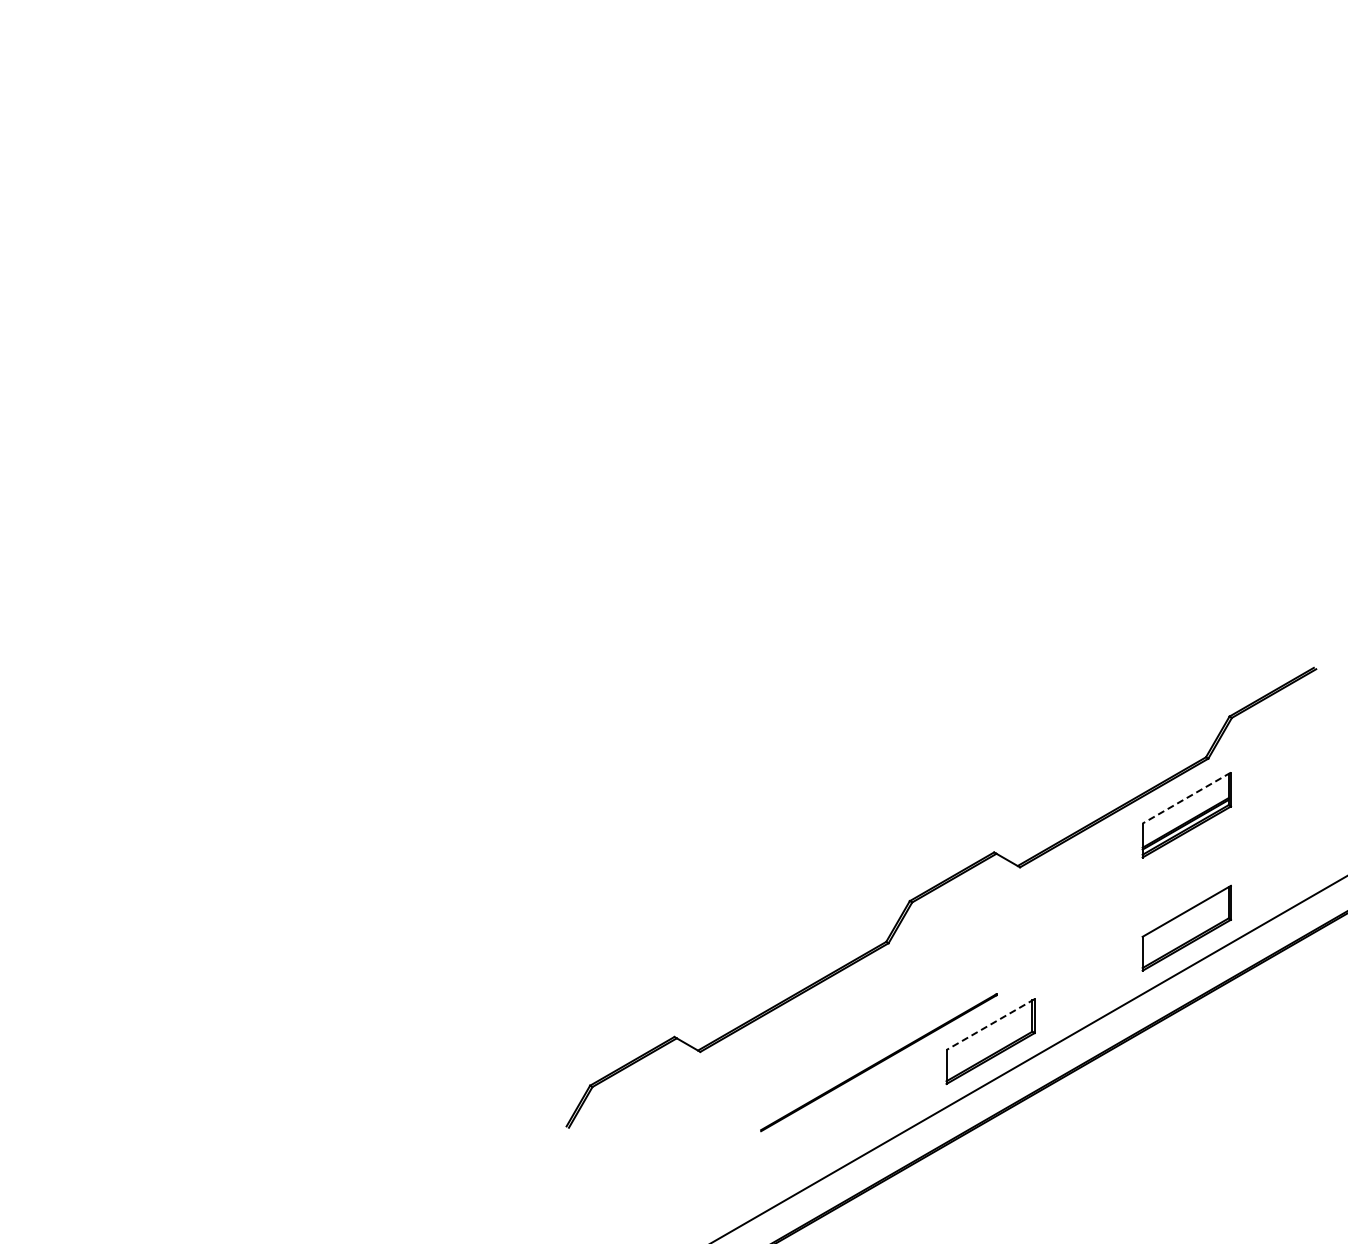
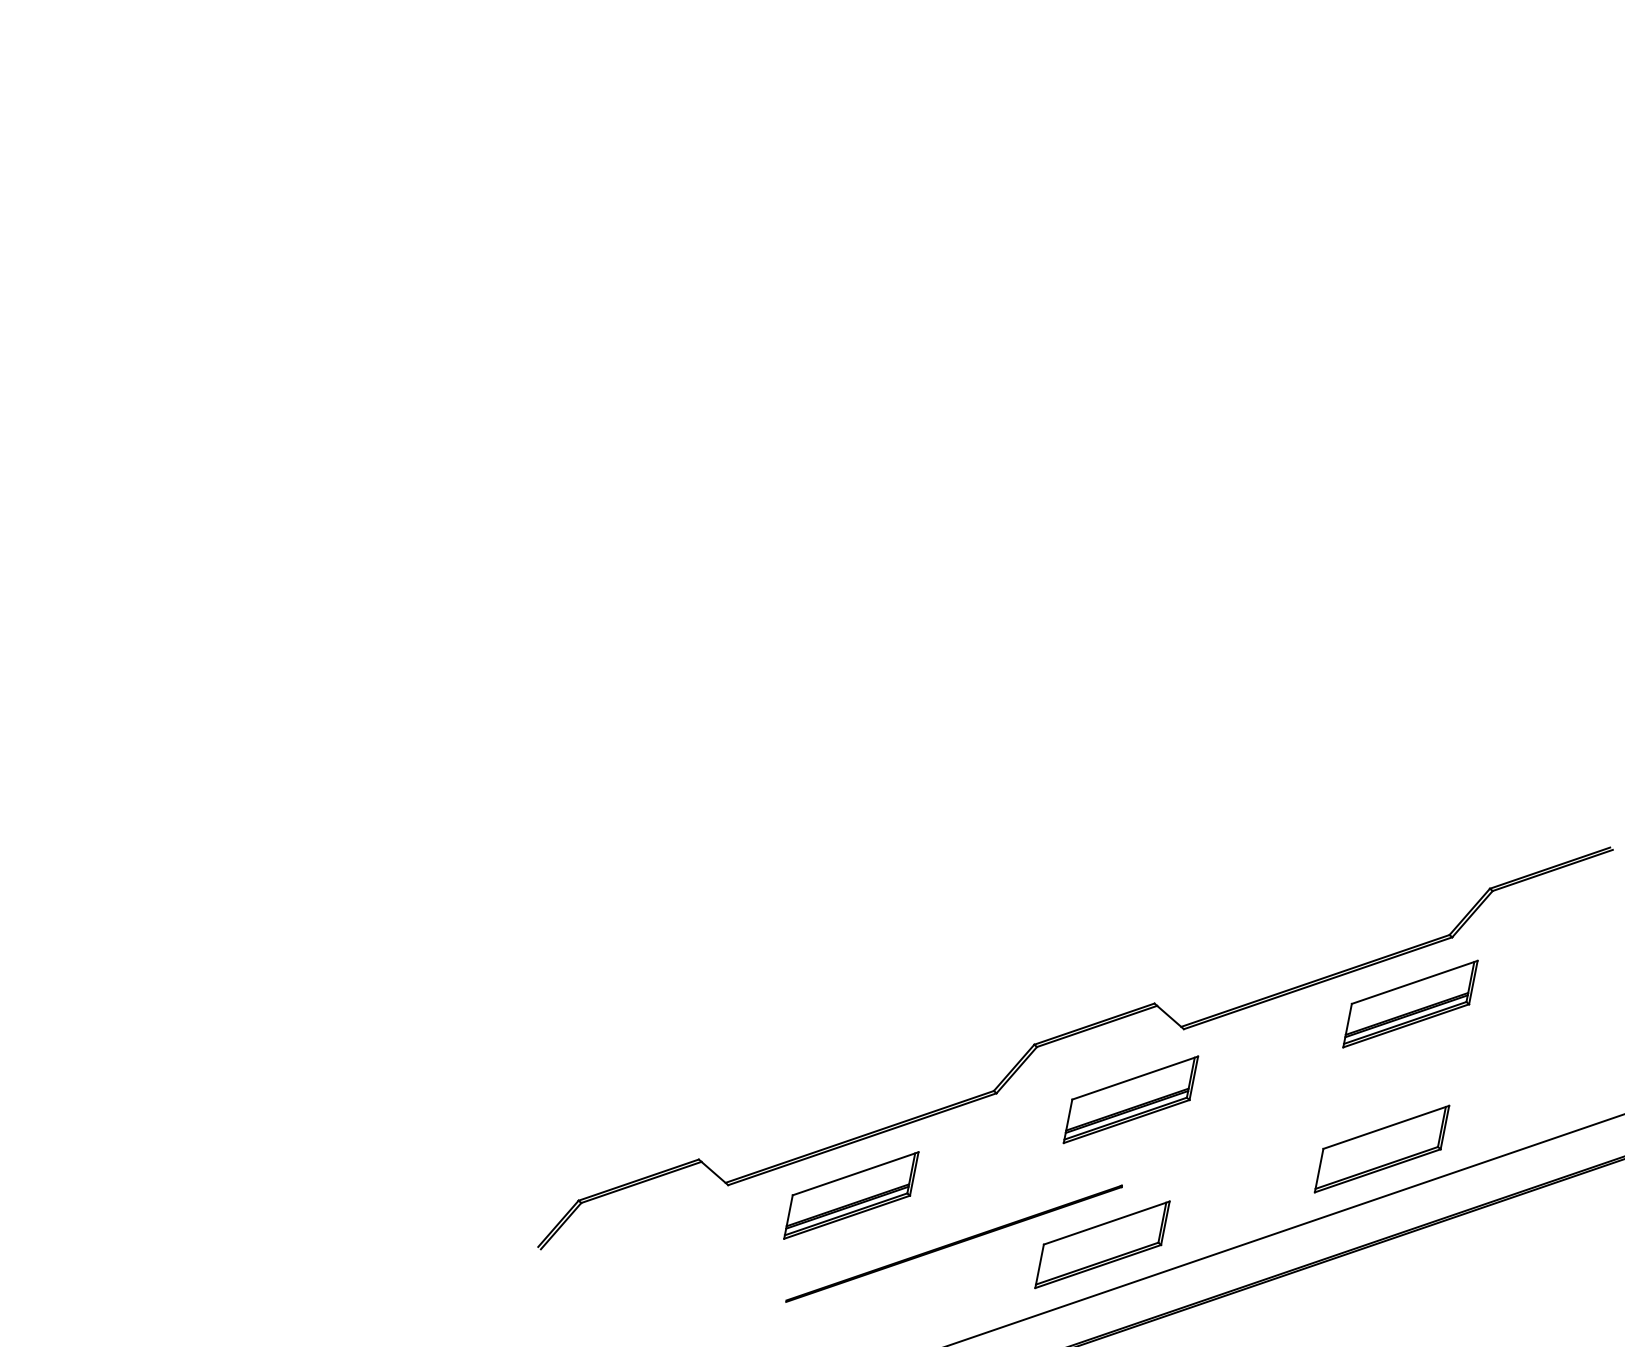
line: (1186, 798) -> (1414, 982), dashed -> solid
part: (990, 927) -> (1130, 1098), added
line: (990, 1024) -> (1106, 1222), dashed -> solid
part: (794, 1041) -> (851, 1195), added

